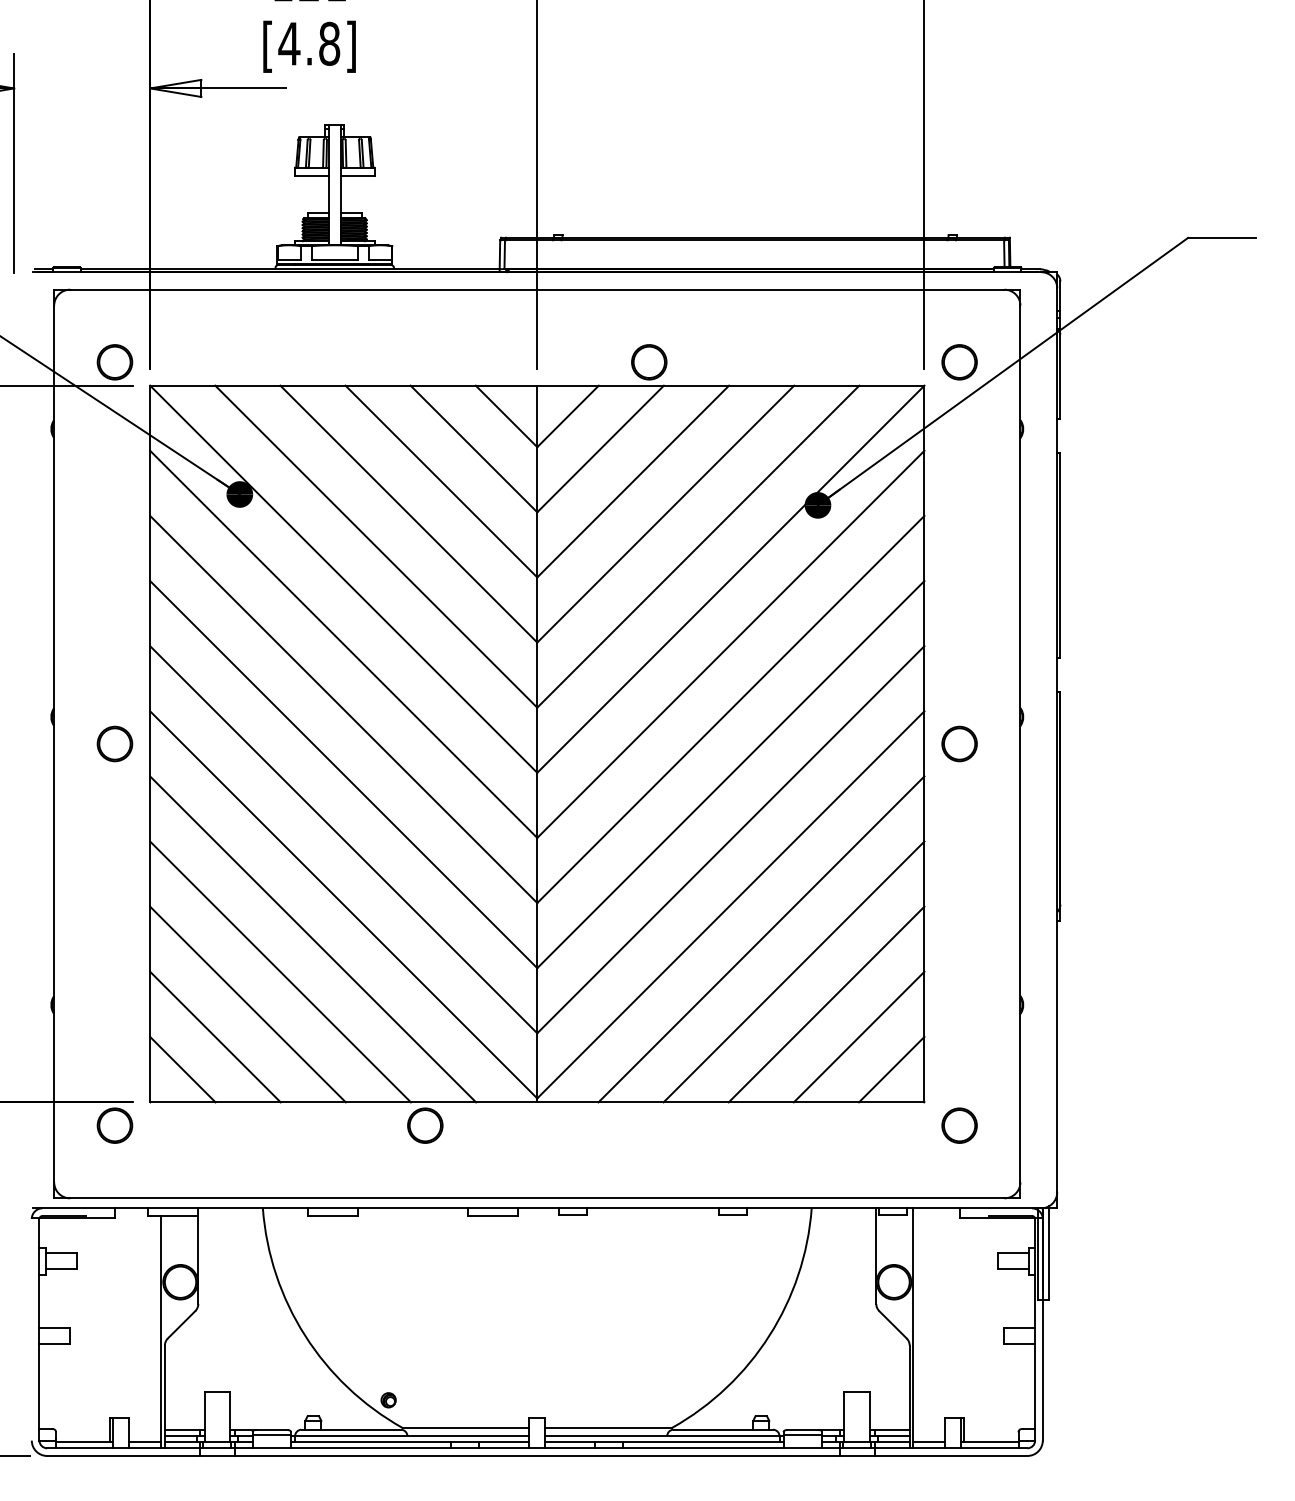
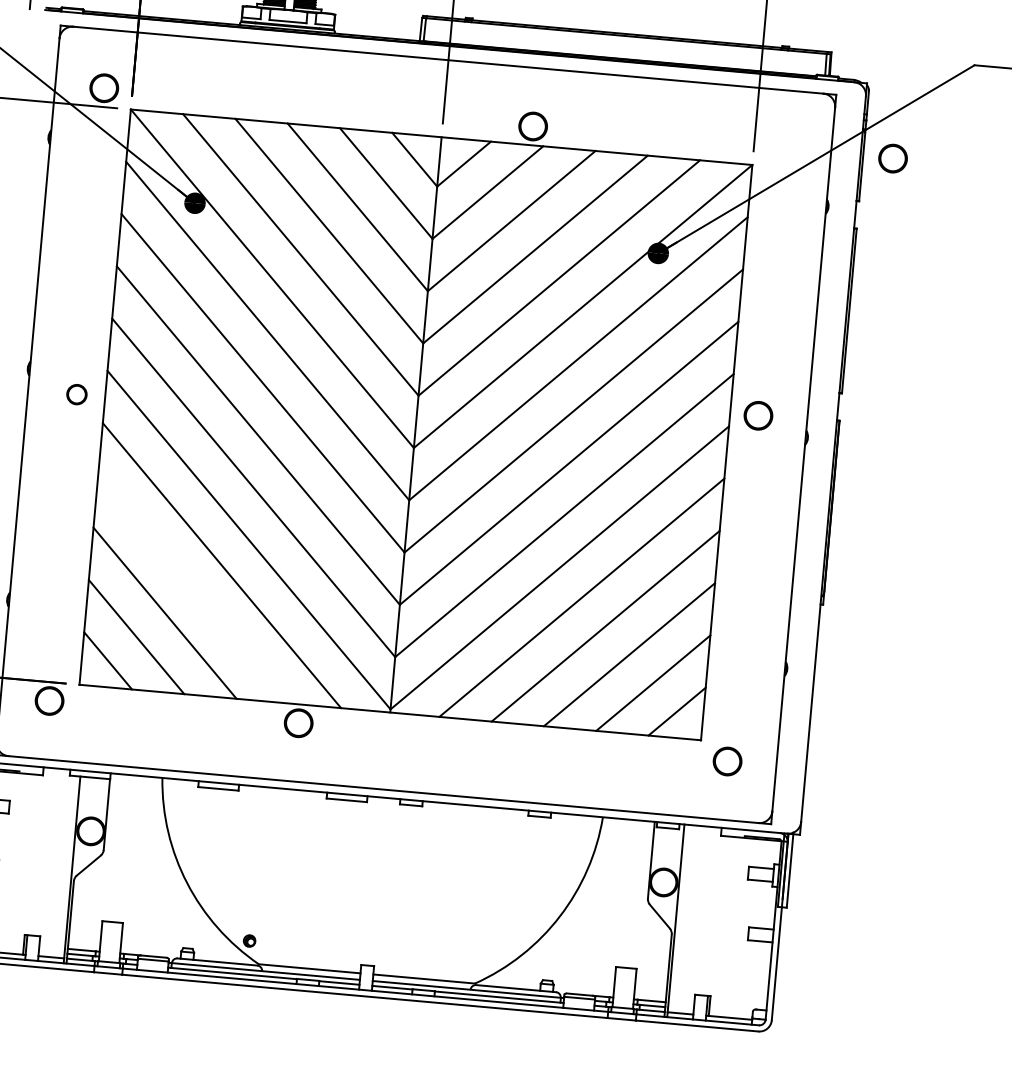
part: (959, 362) -> (892, 158), moved
part: (114, 743) -> (76, 394), size x0.7
part: (959, 743) -> (758, 415), moved
line: (280, 971) -> (193, 589), removed

